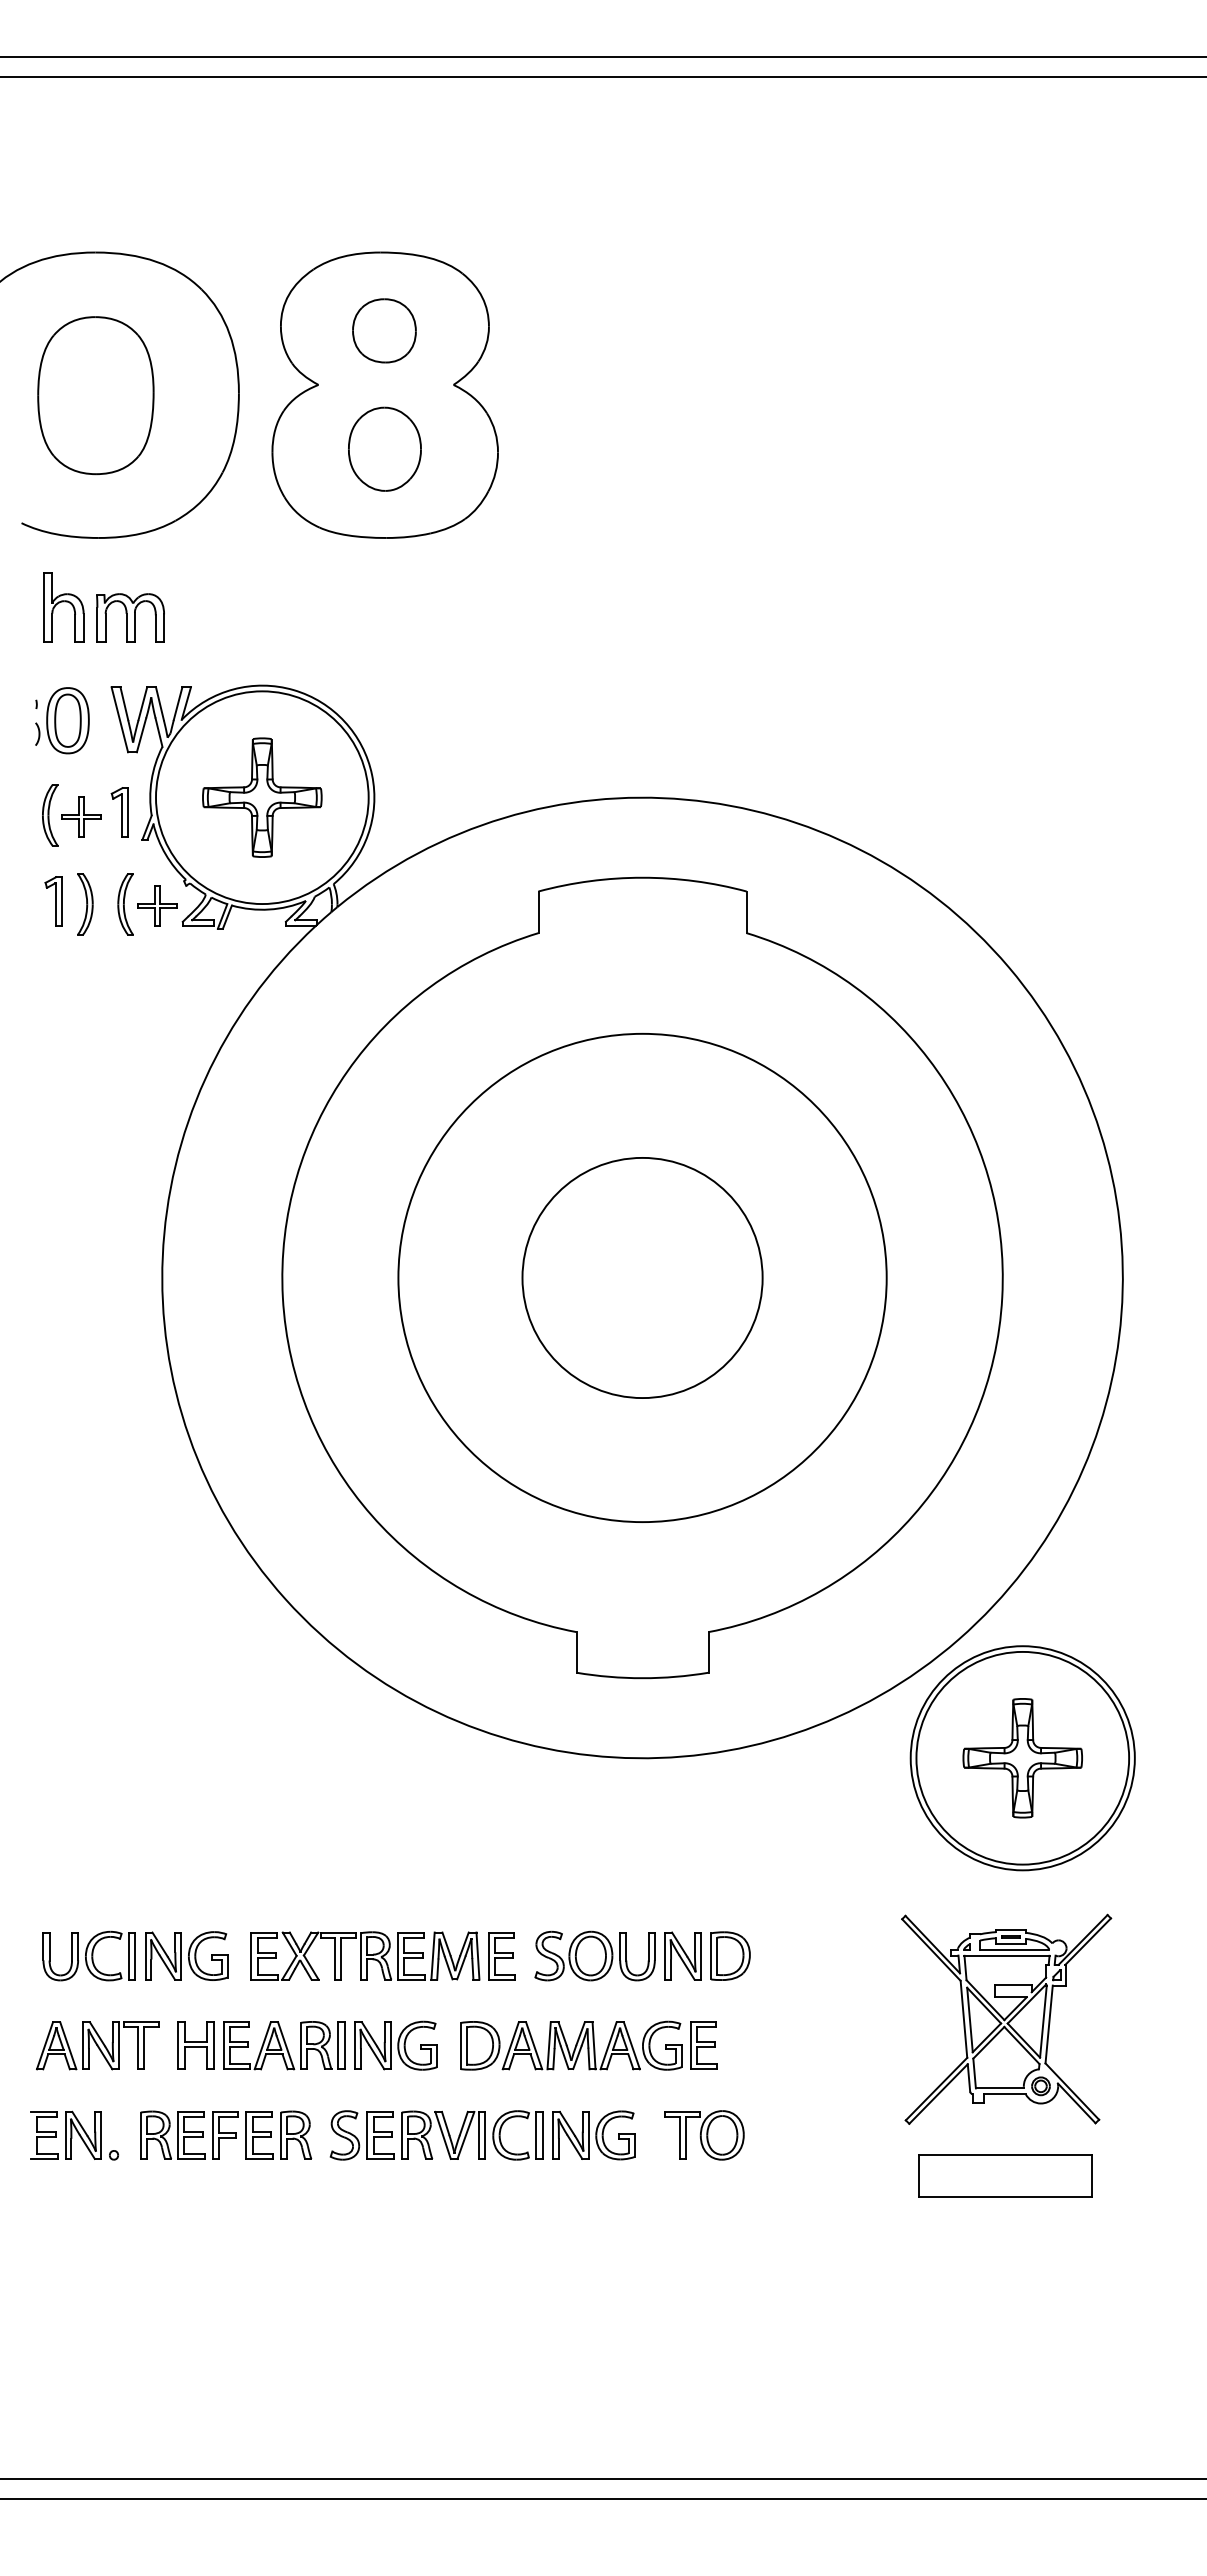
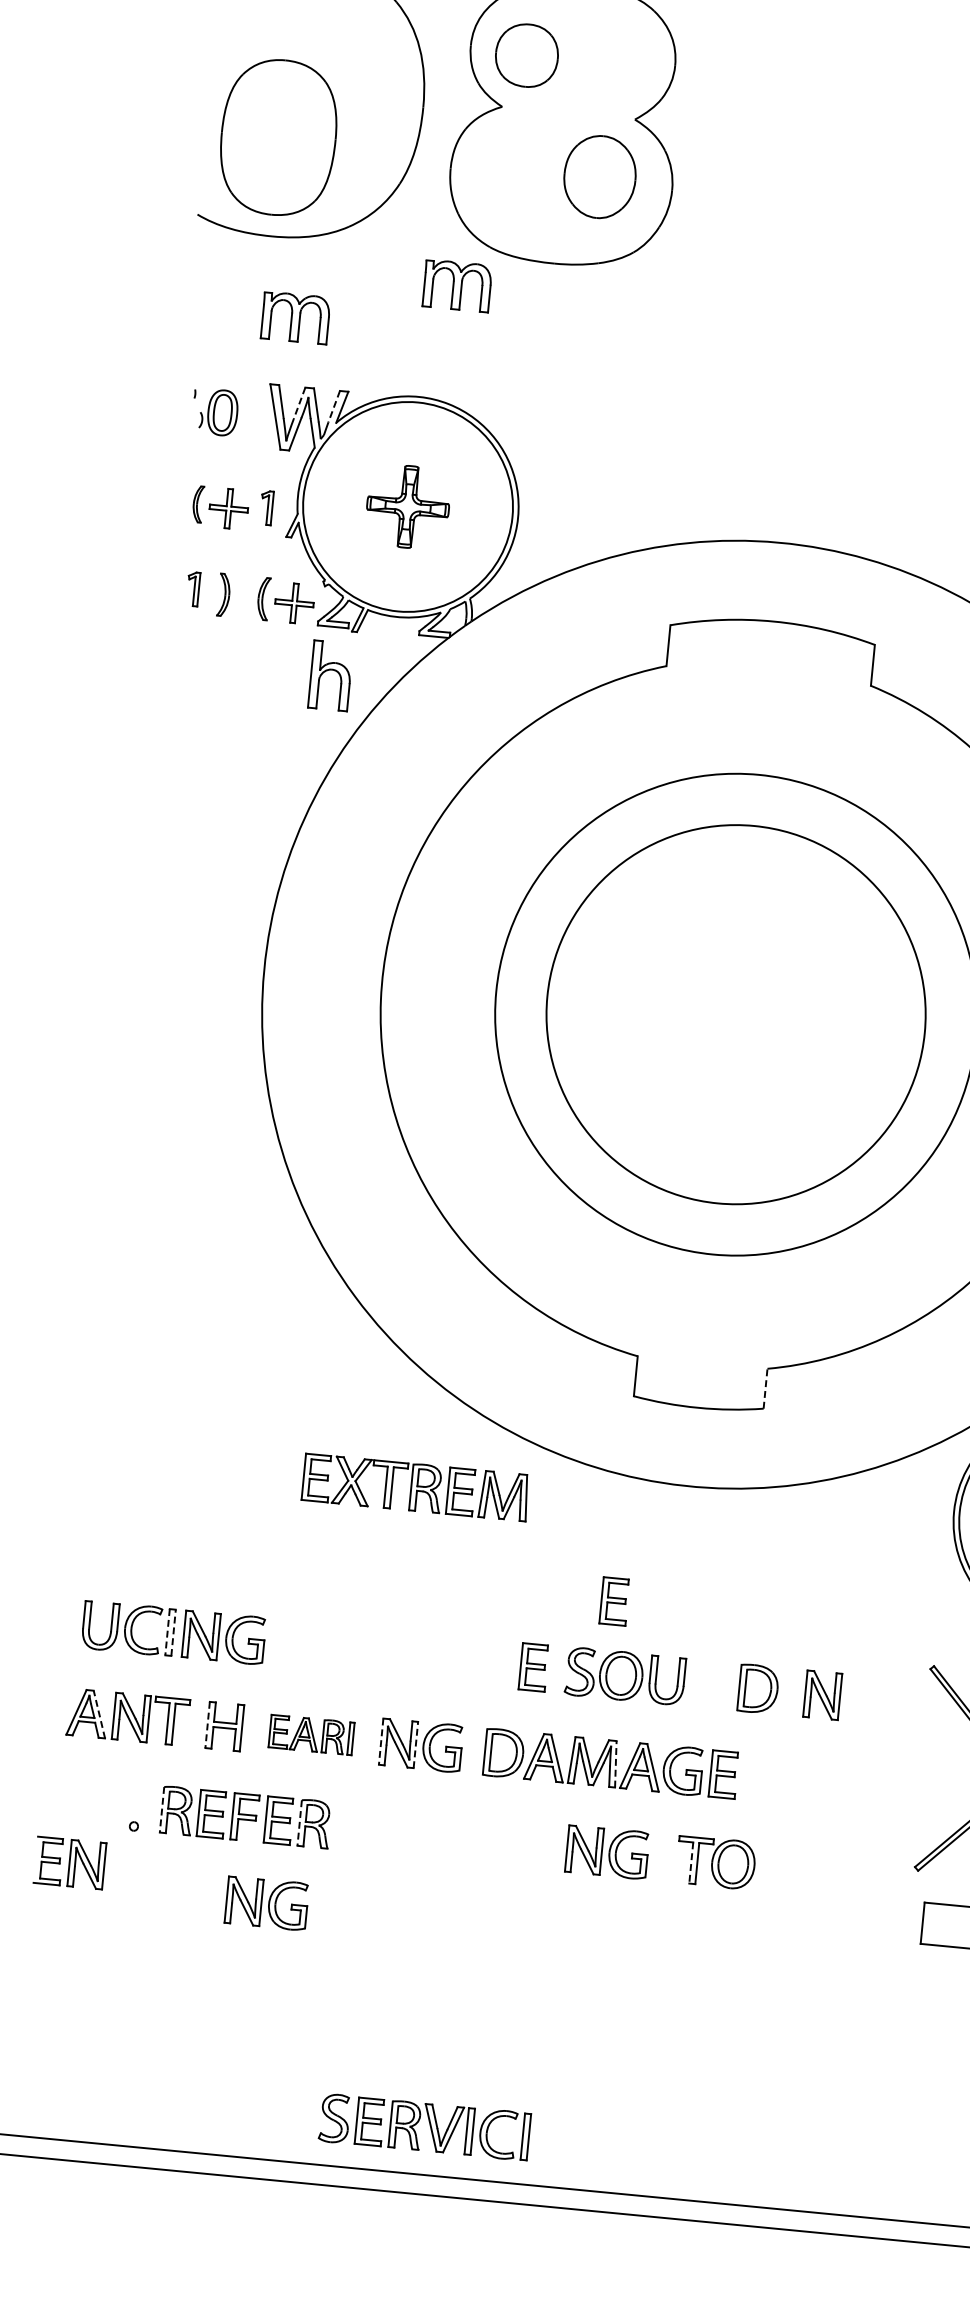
part: (384, 330) -> (527, 55), moved
part: (95, 395) -> (278, 137), moved
part: (384, 448) -> (599, 176), moved
part: (290, 569) -> (457, 285), added
part: (63, 607) -> (330, 675), moved
line: (142, 703) -> (299, 403), solid -> dashed
line: (178, 703) -> (334, 406), solid -> dashed
part: (62, 720) -> (219, 412), size x0.7
part: (262, 797) -> (408, 506), size x0.7
part: (119, 812) -> (266, 508), size x0.7
part: (50, 815) -> (198, 504), size x0.6
part: (53, 901) -> (193, 589), size x0.7
part: (85, 904) -> (224, 595), size x0.7
part: (125, 904) -> (263, 598), size x0.7
circle: (642, 1277) -> (736, 1014), size x1.6
line: (708, 1651) -> (765, 1387), solid -> dashed
part: (576, 1881) -> (614, 1601), added
part: (365, 1955) -> (415, 1487), moved
part: (682, 1955) -> (822, 1694), moved
line: (129, 1956) -> (167, 1632), solid -> dashed
line: (135, 1956) -> (173, 1633), solid -> dashed
line: (68, 2045) -> (99, 1714), solid -> dashed
line: (178, 2045) -> (207, 1724), solid -> dashed
part: (284, 2045) -> (311, 1734), size x0.7
line: (355, 2045) -> (381, 1741), solid -> dashed
line: (390, 2045) -> (415, 1744), solid -> dashed
line: (594, 2045) -> (616, 1764), solid -> dashed
part: (65, 2134) -> (69, 1862), moved
part: (436, 2135) -> (424, 2127), moved
line: (140, 2136) -> (161, 1810), solid -> dashed
line: (280, 2136) -> (299, 1823), solid -> dashed
line: (679, 2138) -> (690, 1863), solid -> dashed
part: (255, 2219) -> (266, 1902), added

